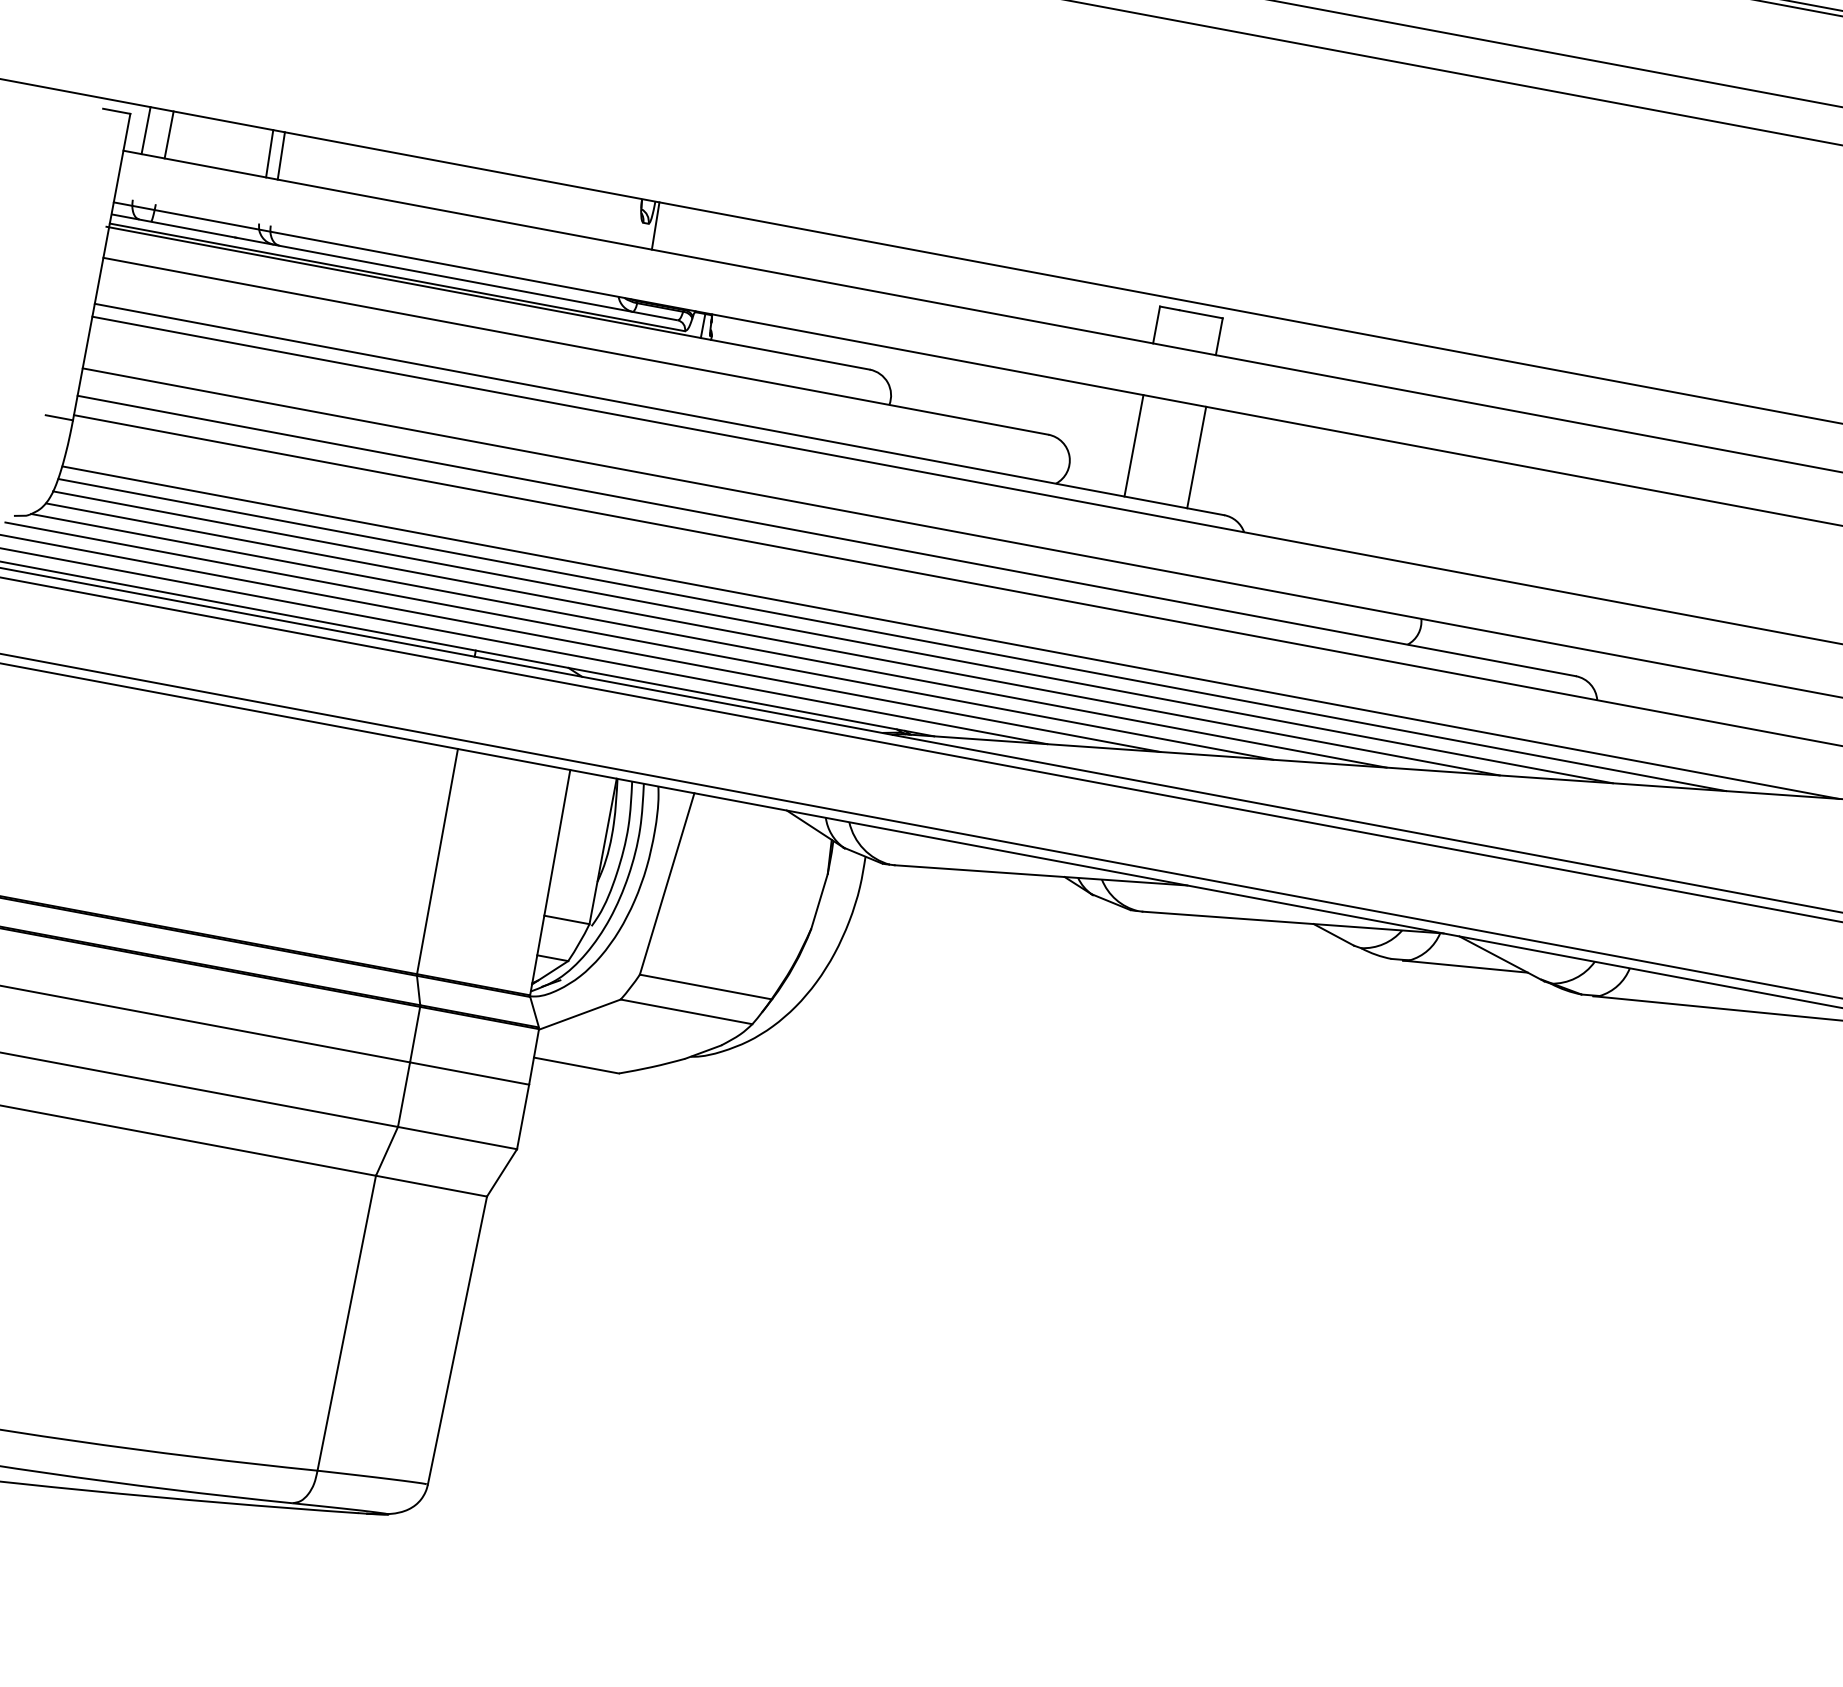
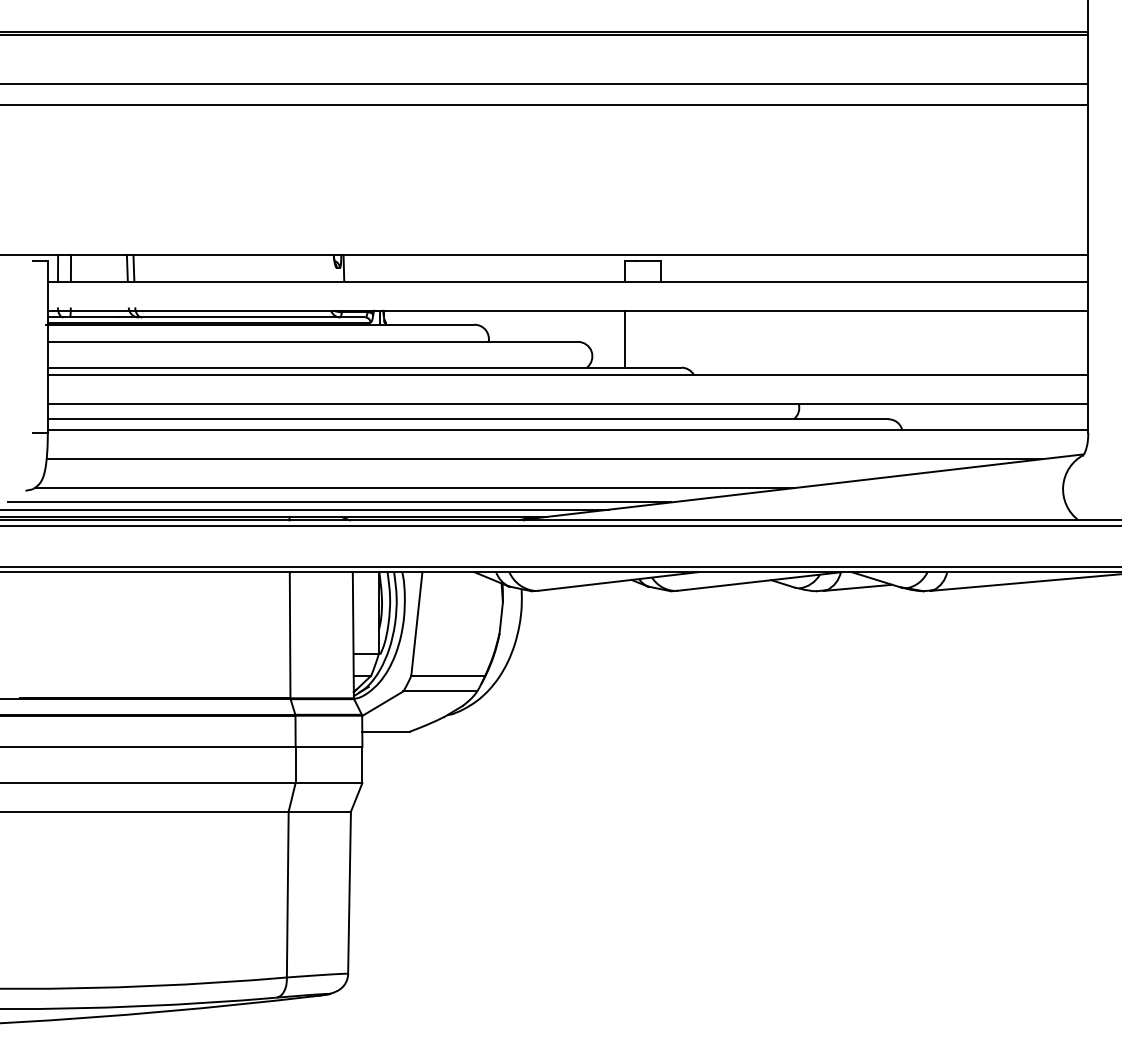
line: (1196, 456) -> (660, 338), removed
line: (891, 635) -> (513, 466), removed
line: (832, 637) -> (481, 473), removed
line: (773, 638) -> (449, 480), removed
line: (638, 641) -> (376, 495), removed

